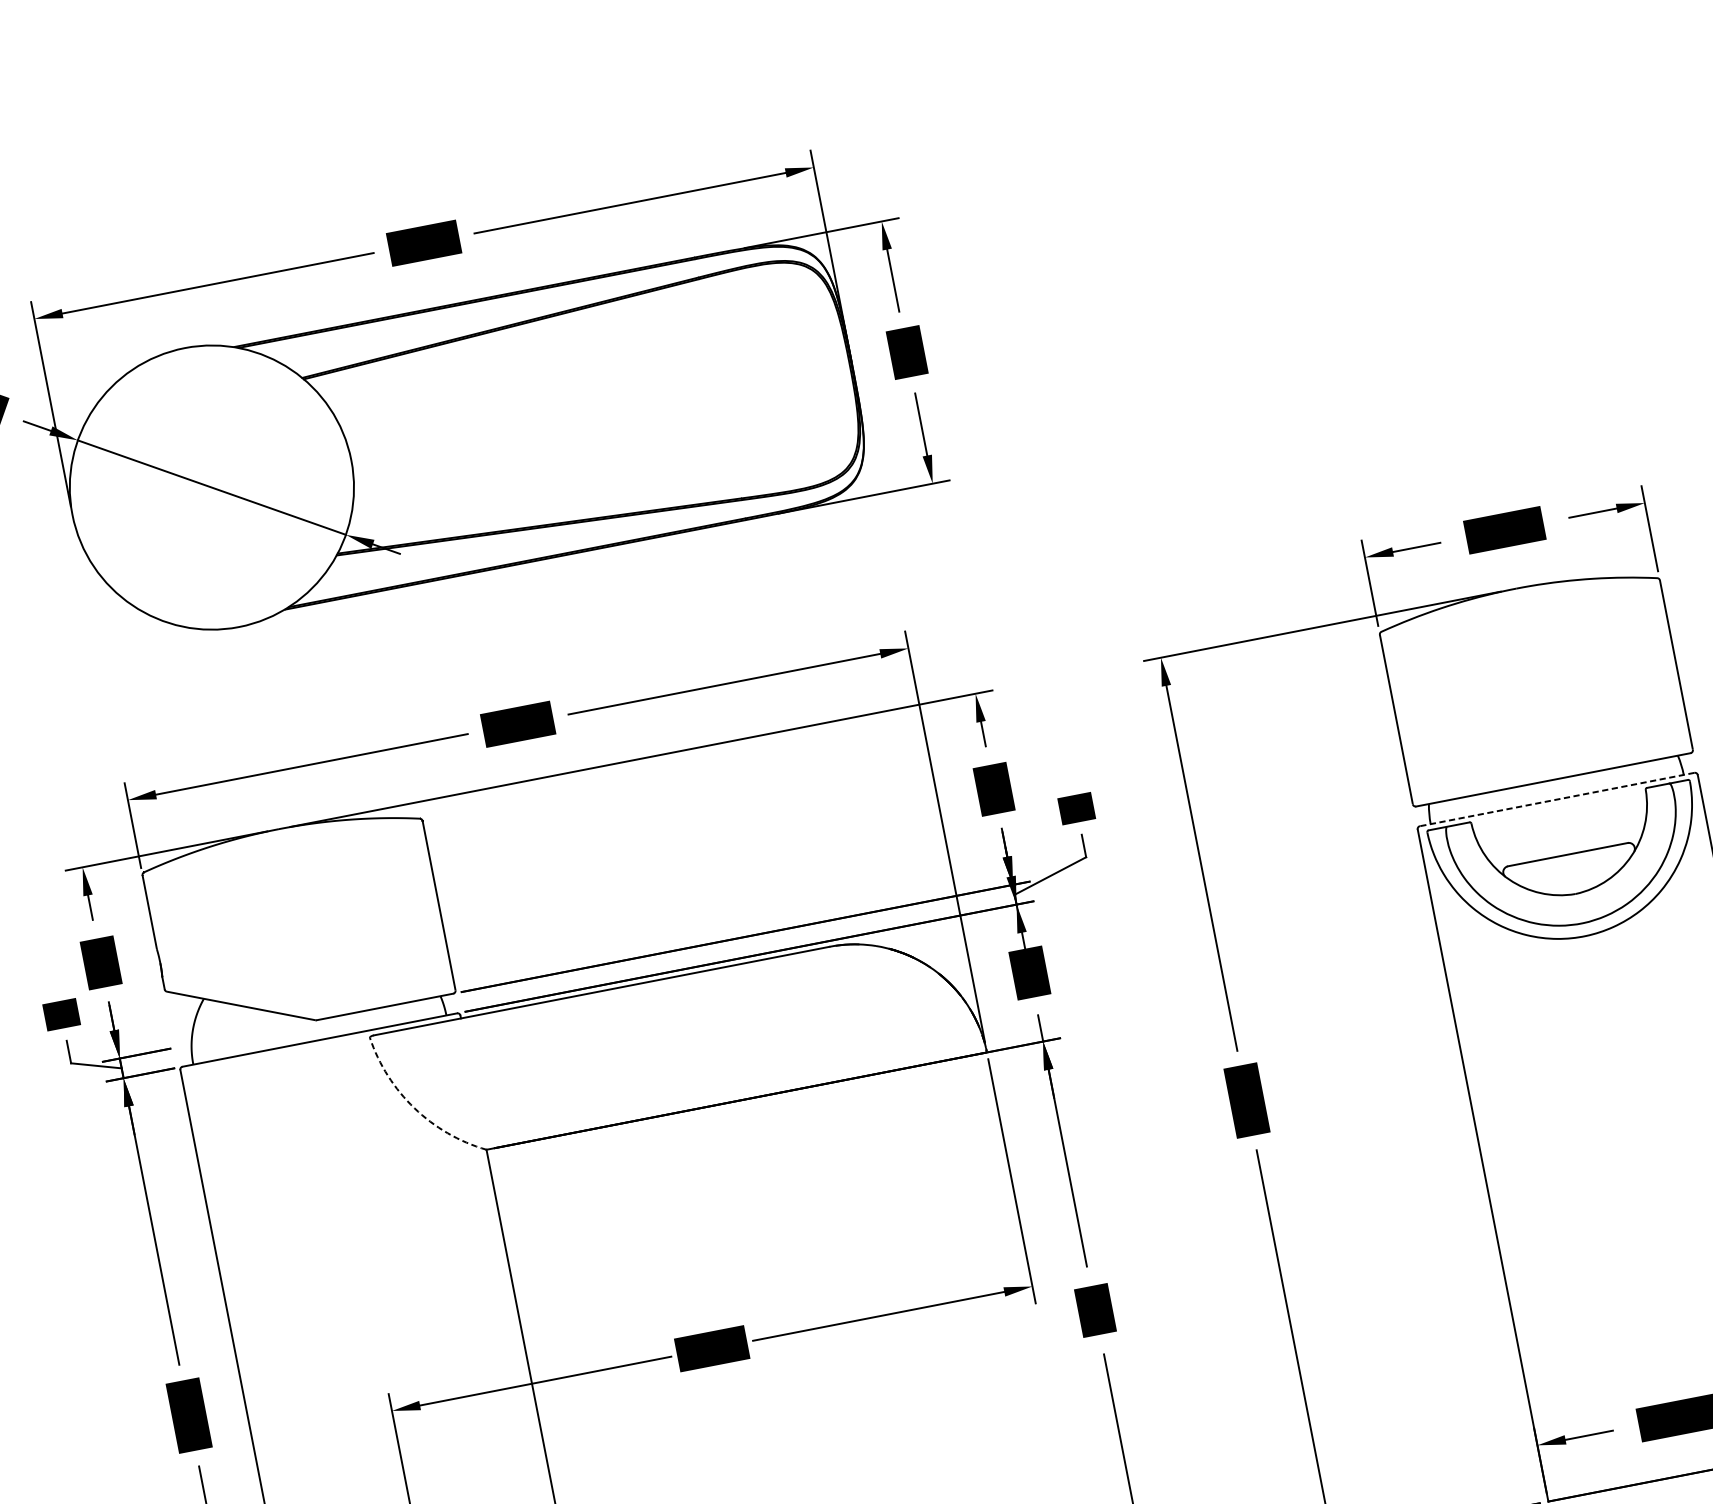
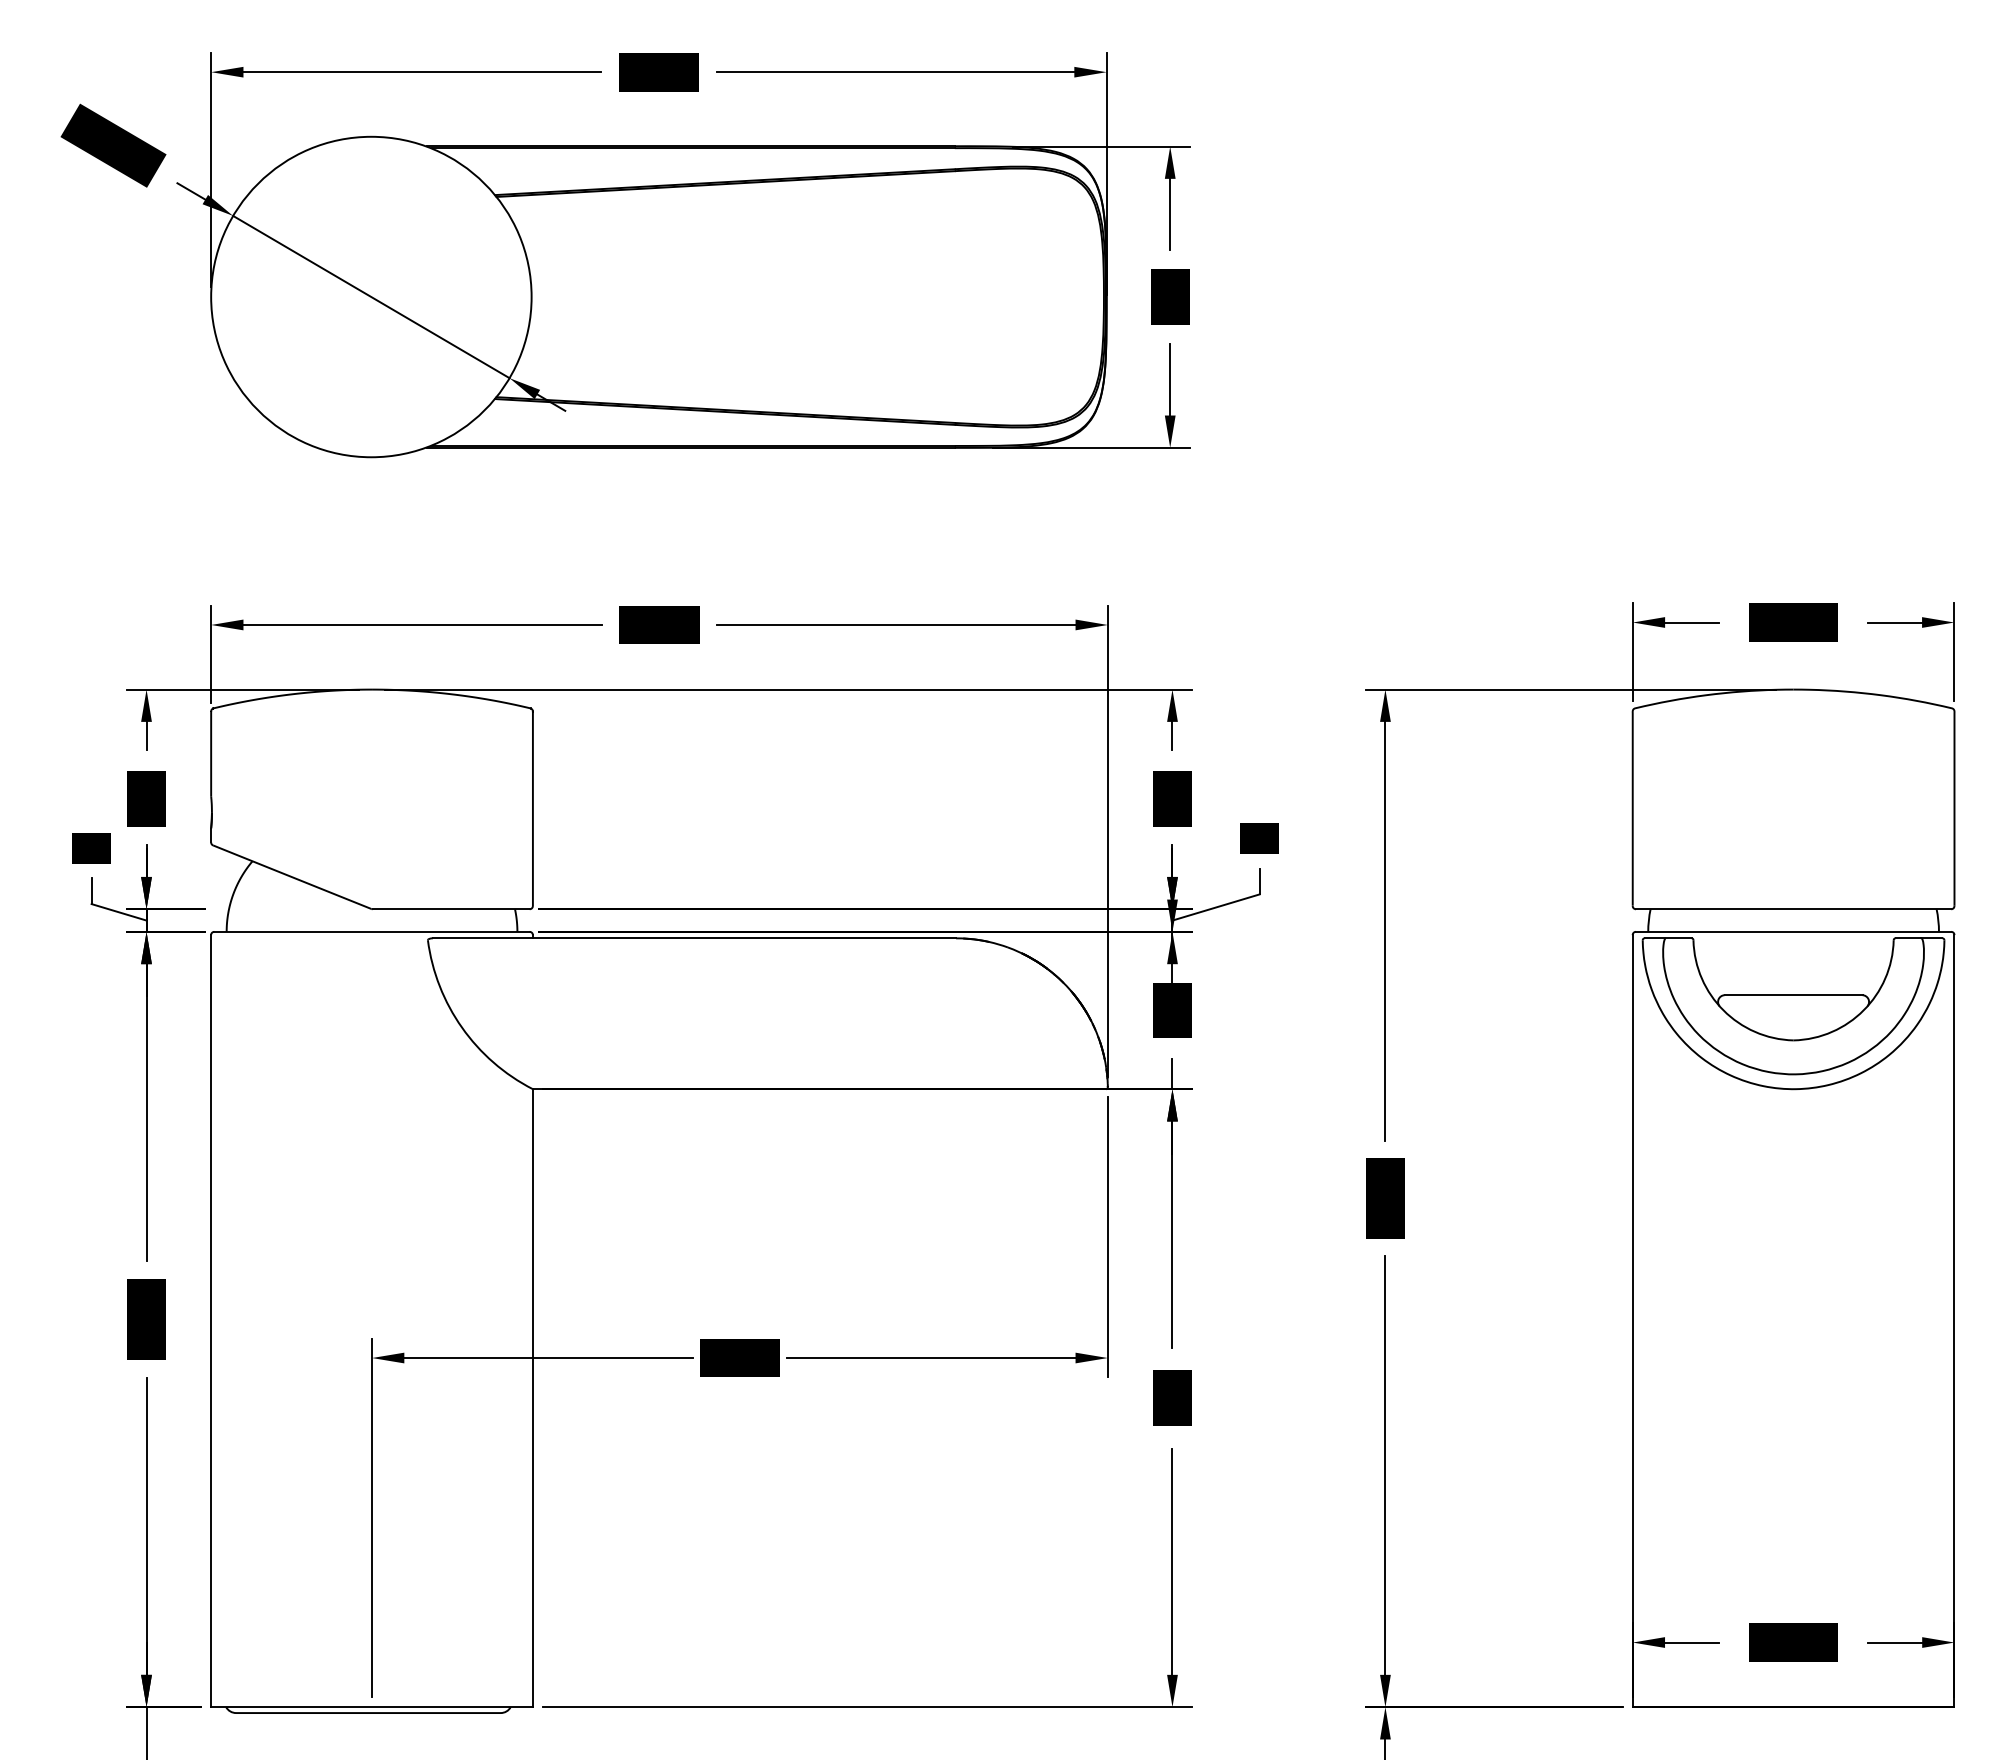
line: (1557, 799) -> (1793, 931), dashed -> solid
line: (414, 1107) -> (462, 1027), dashed -> solid

